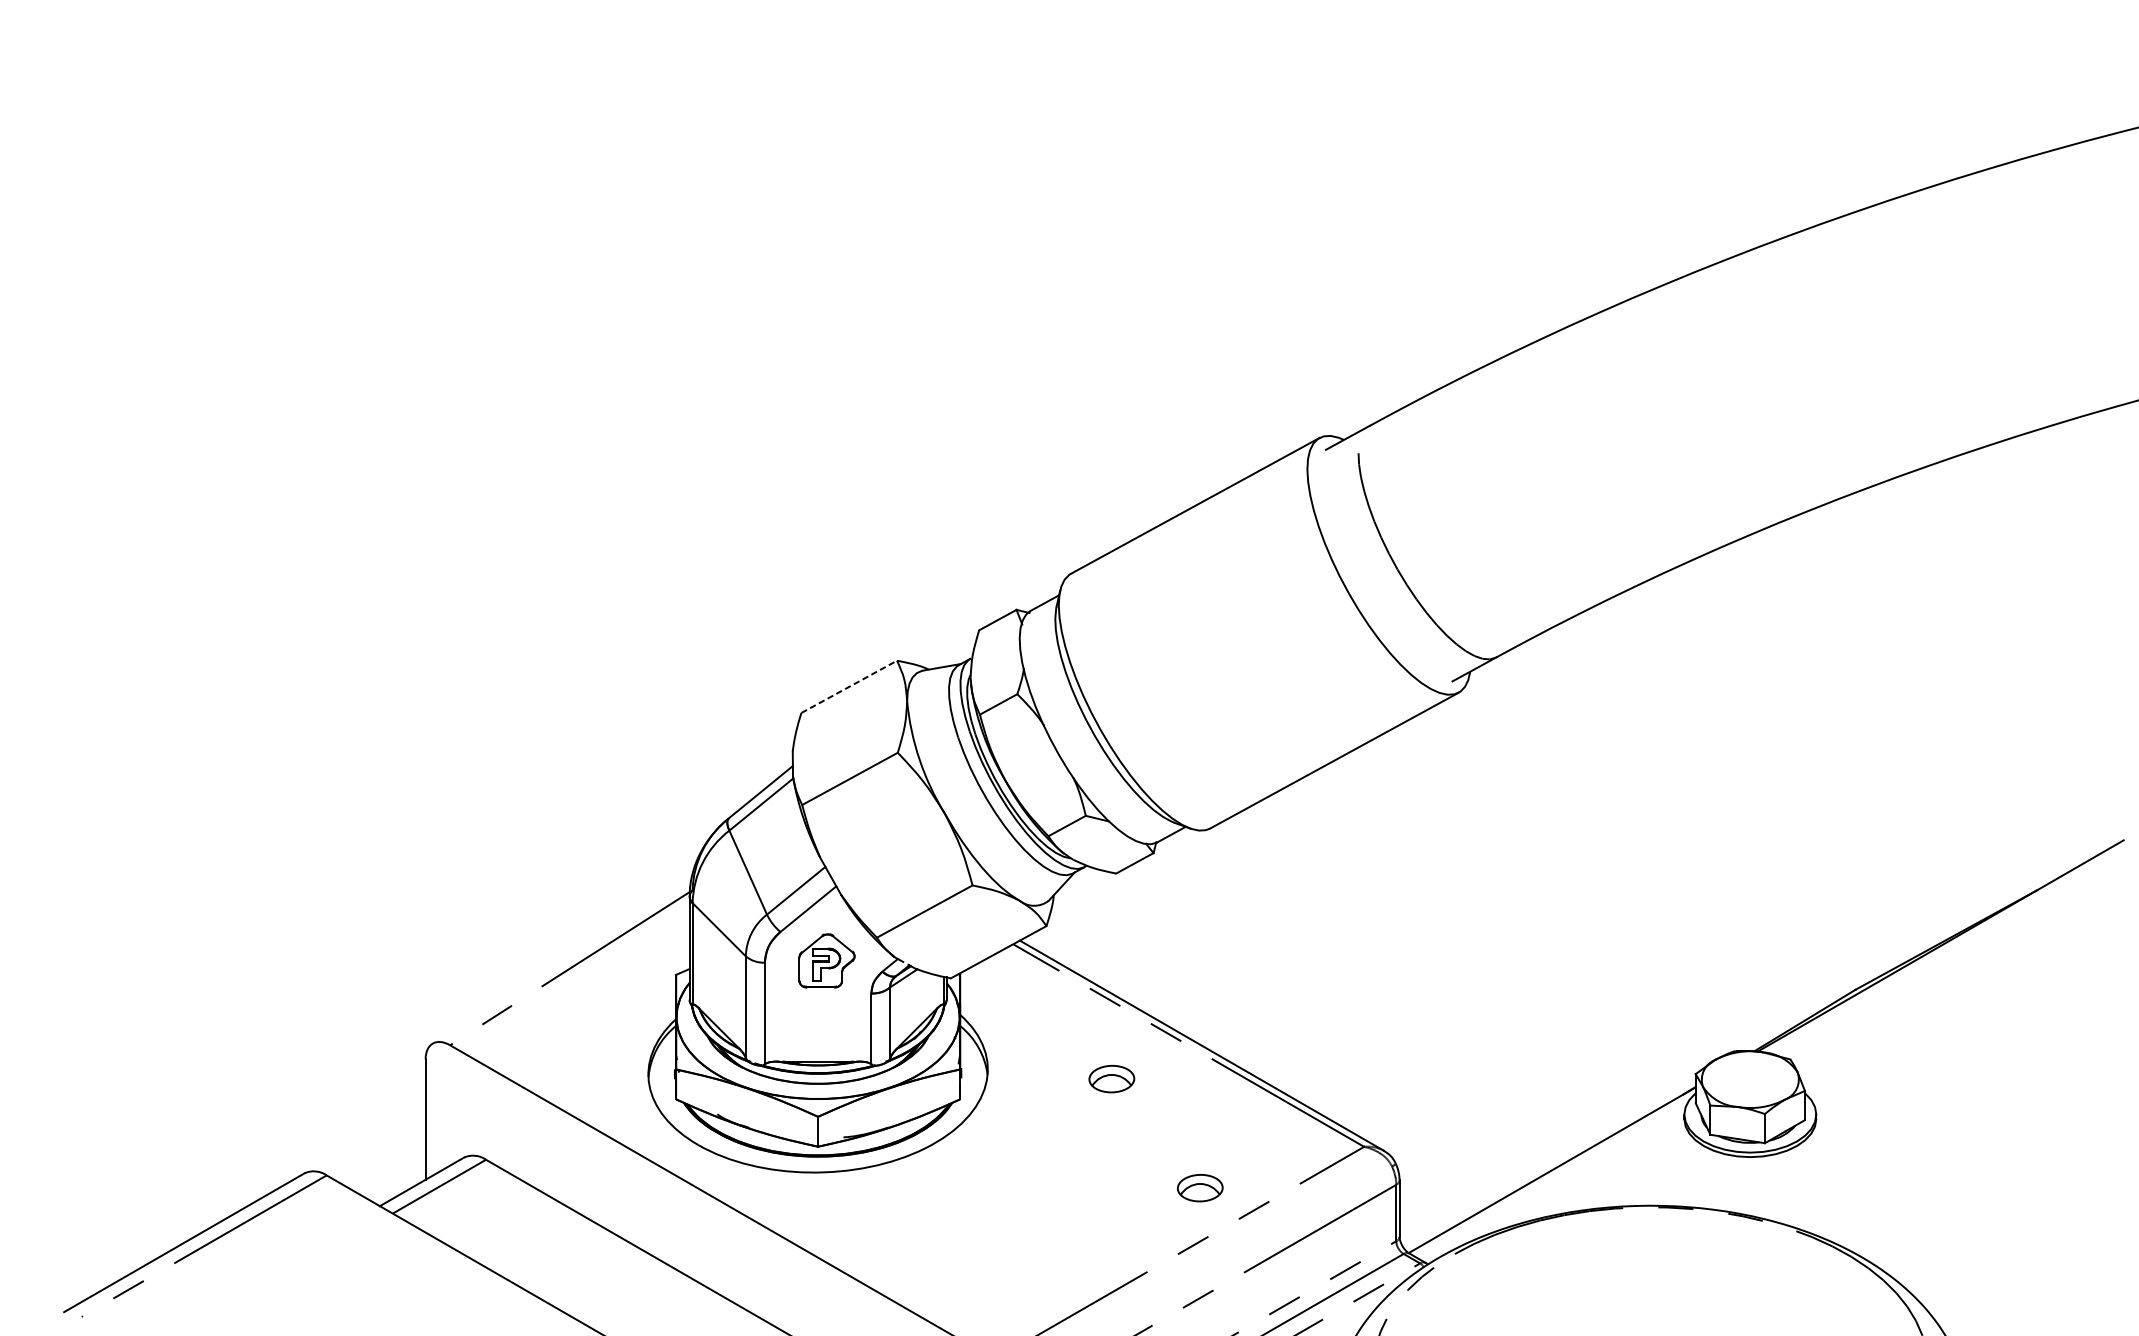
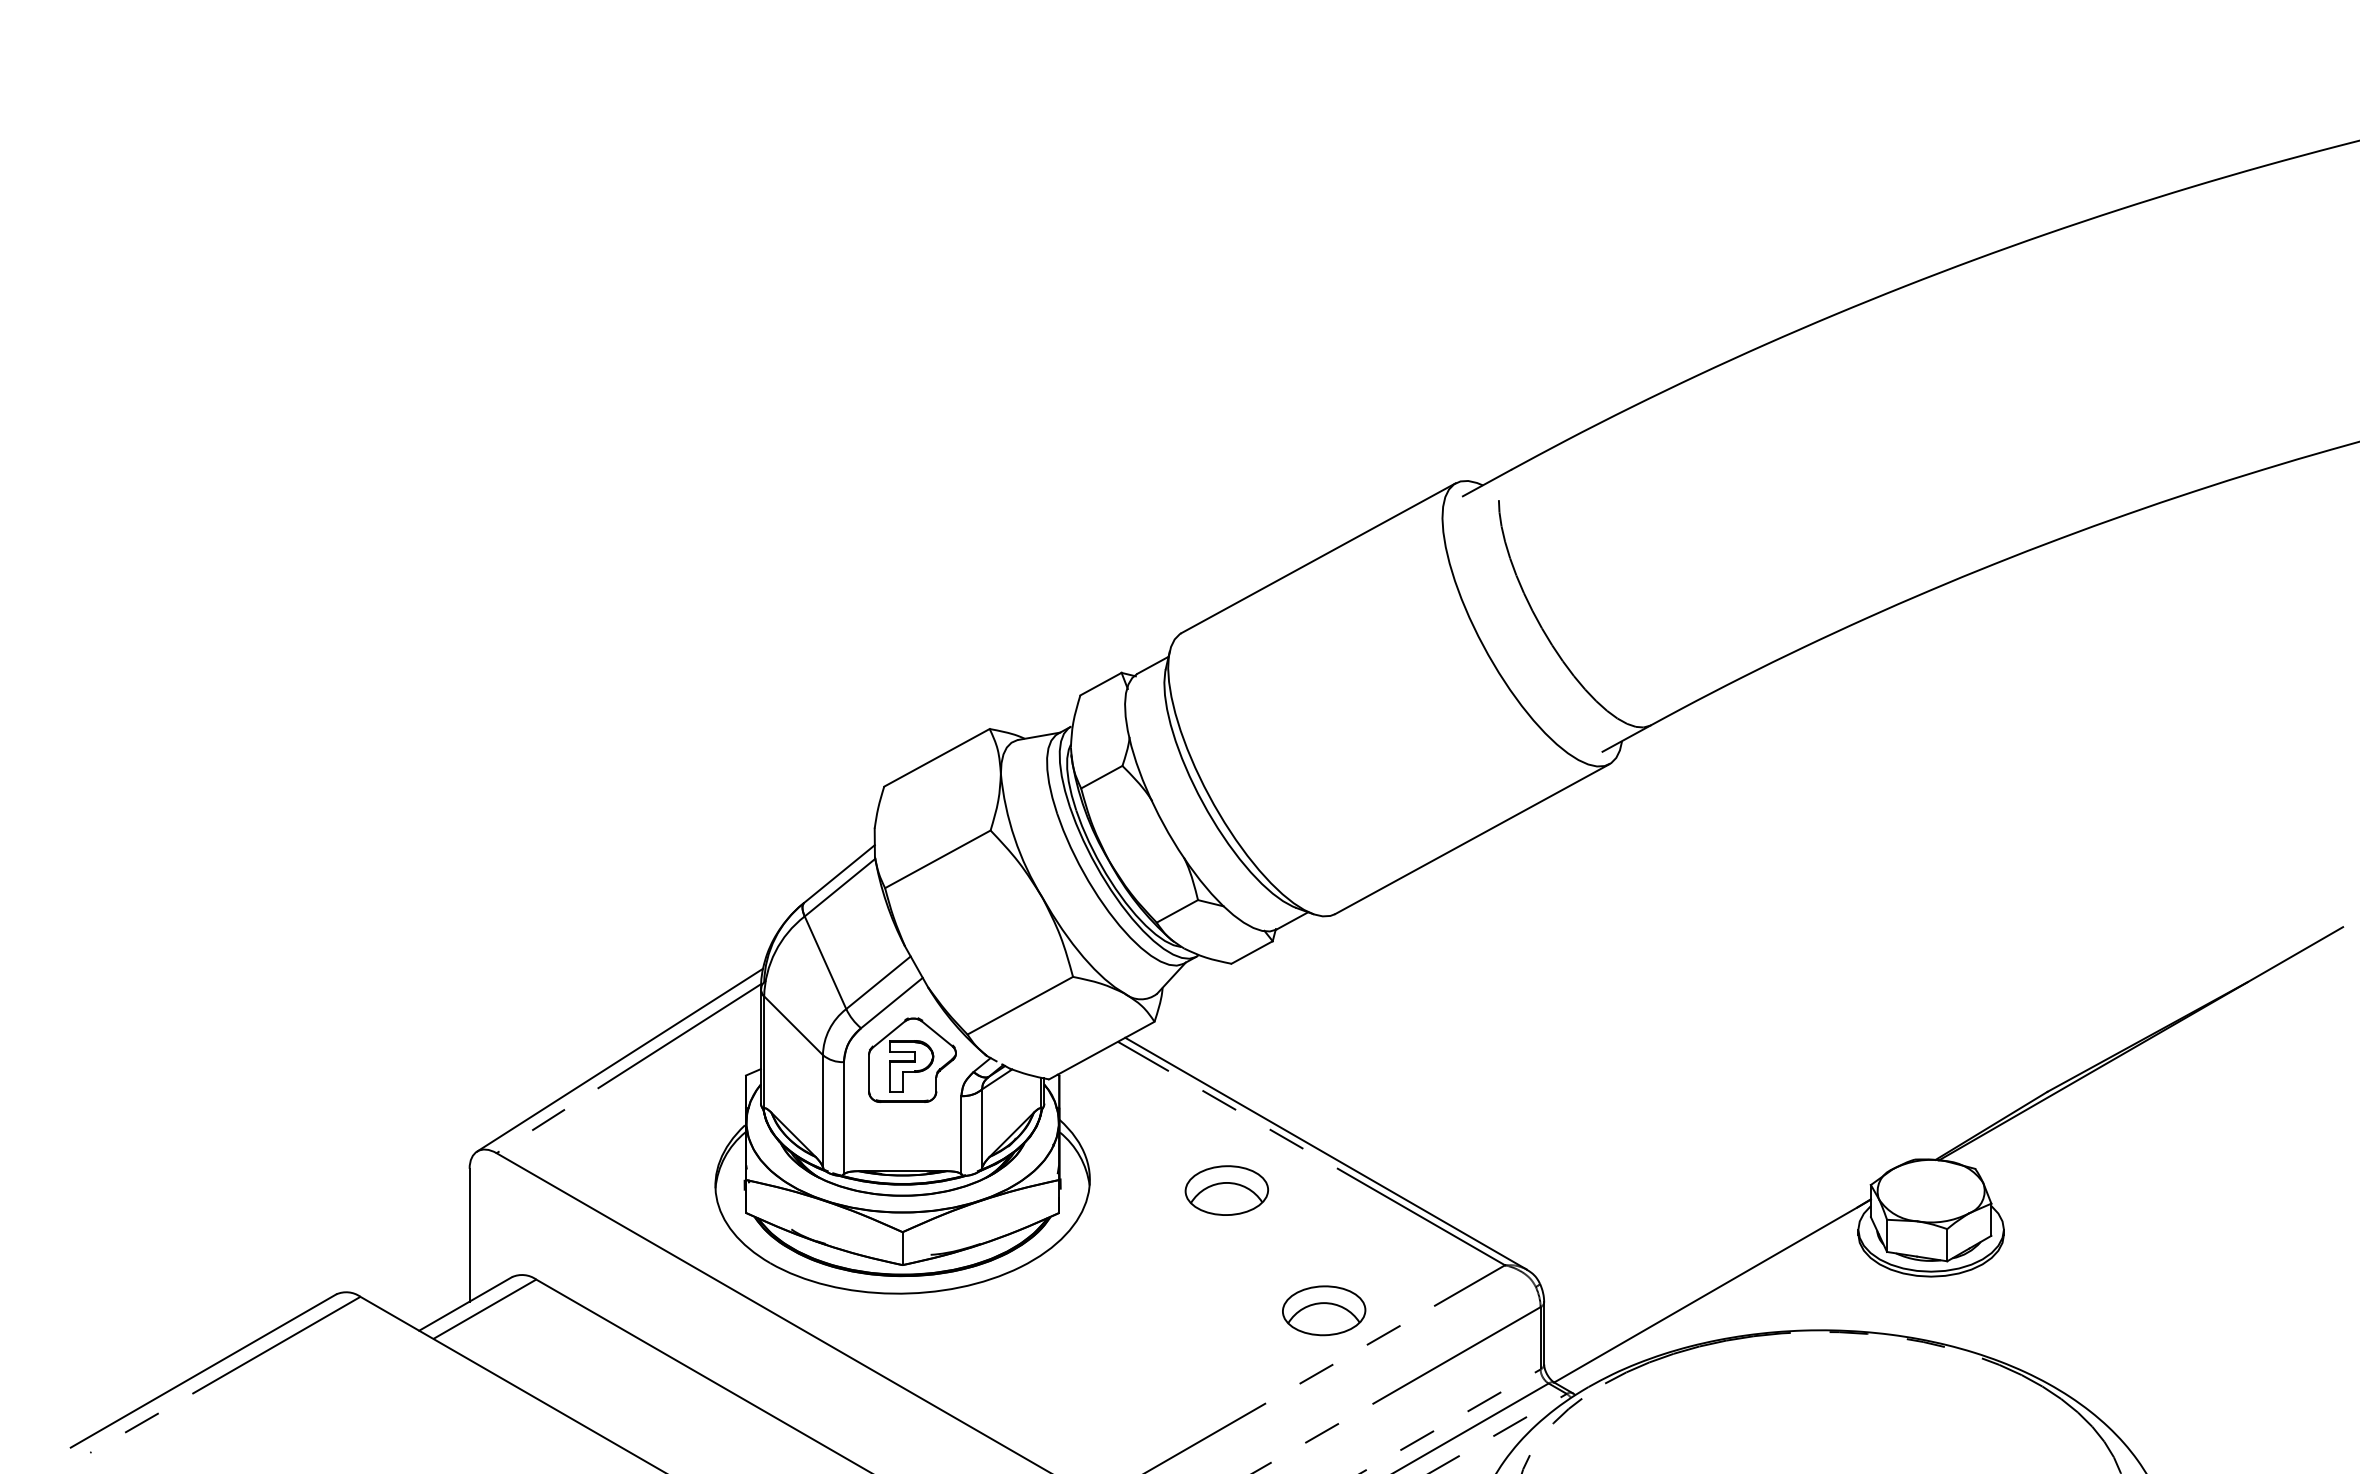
line: (849, 686) -> (937, 757), dashed -> solid
line: (562, 960) -> (620, 1059), added
part: (827, 960) -> (912, 1059), size x1.43
part: (1111, 1079) -> (1226, 1190), size x1.67
part: (1200, 1187) -> (1324, 1310), size x1.67

